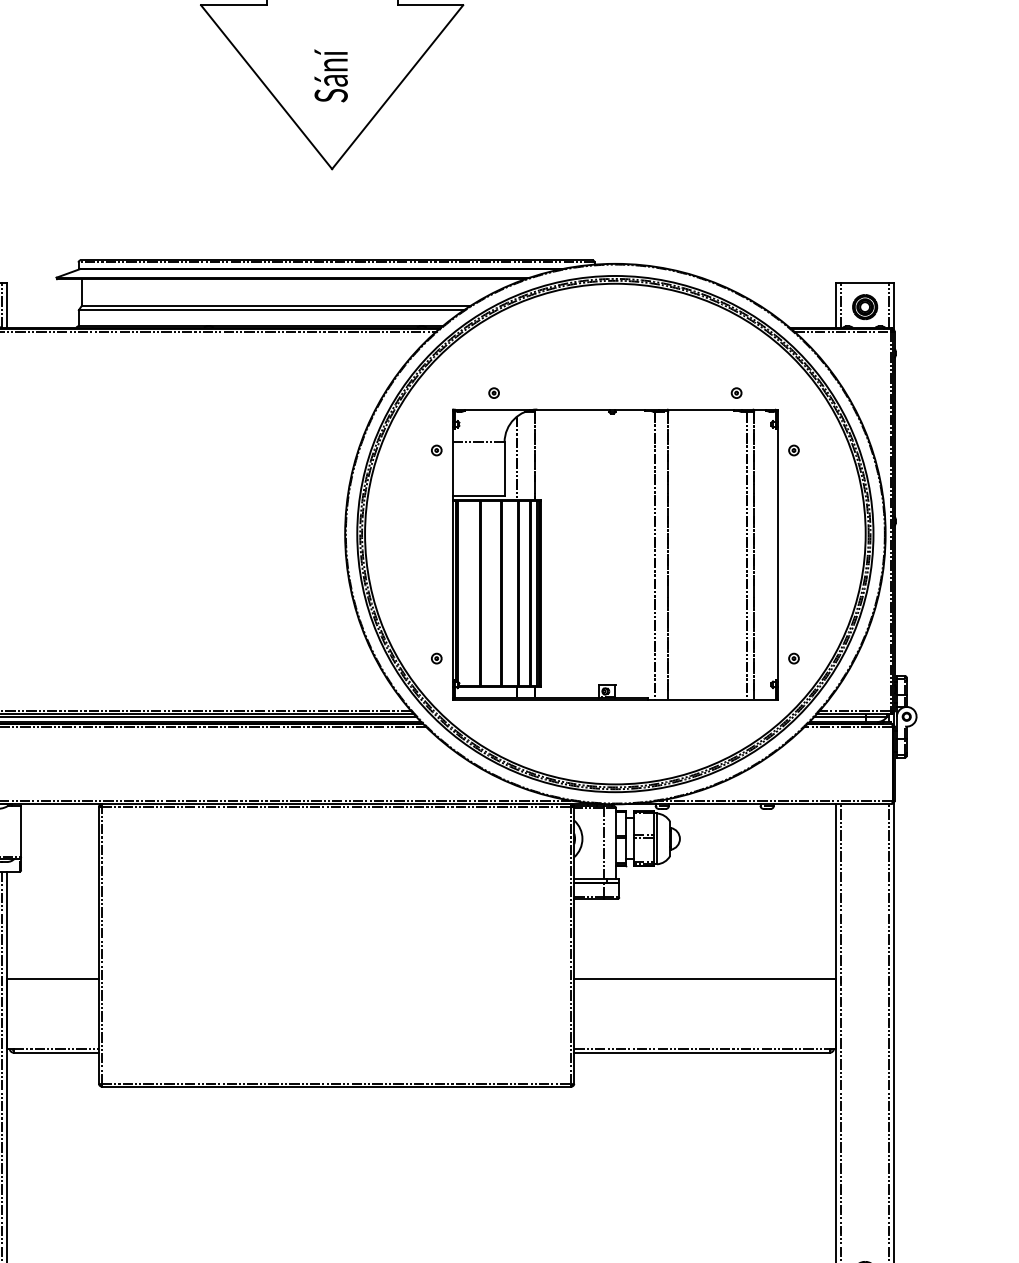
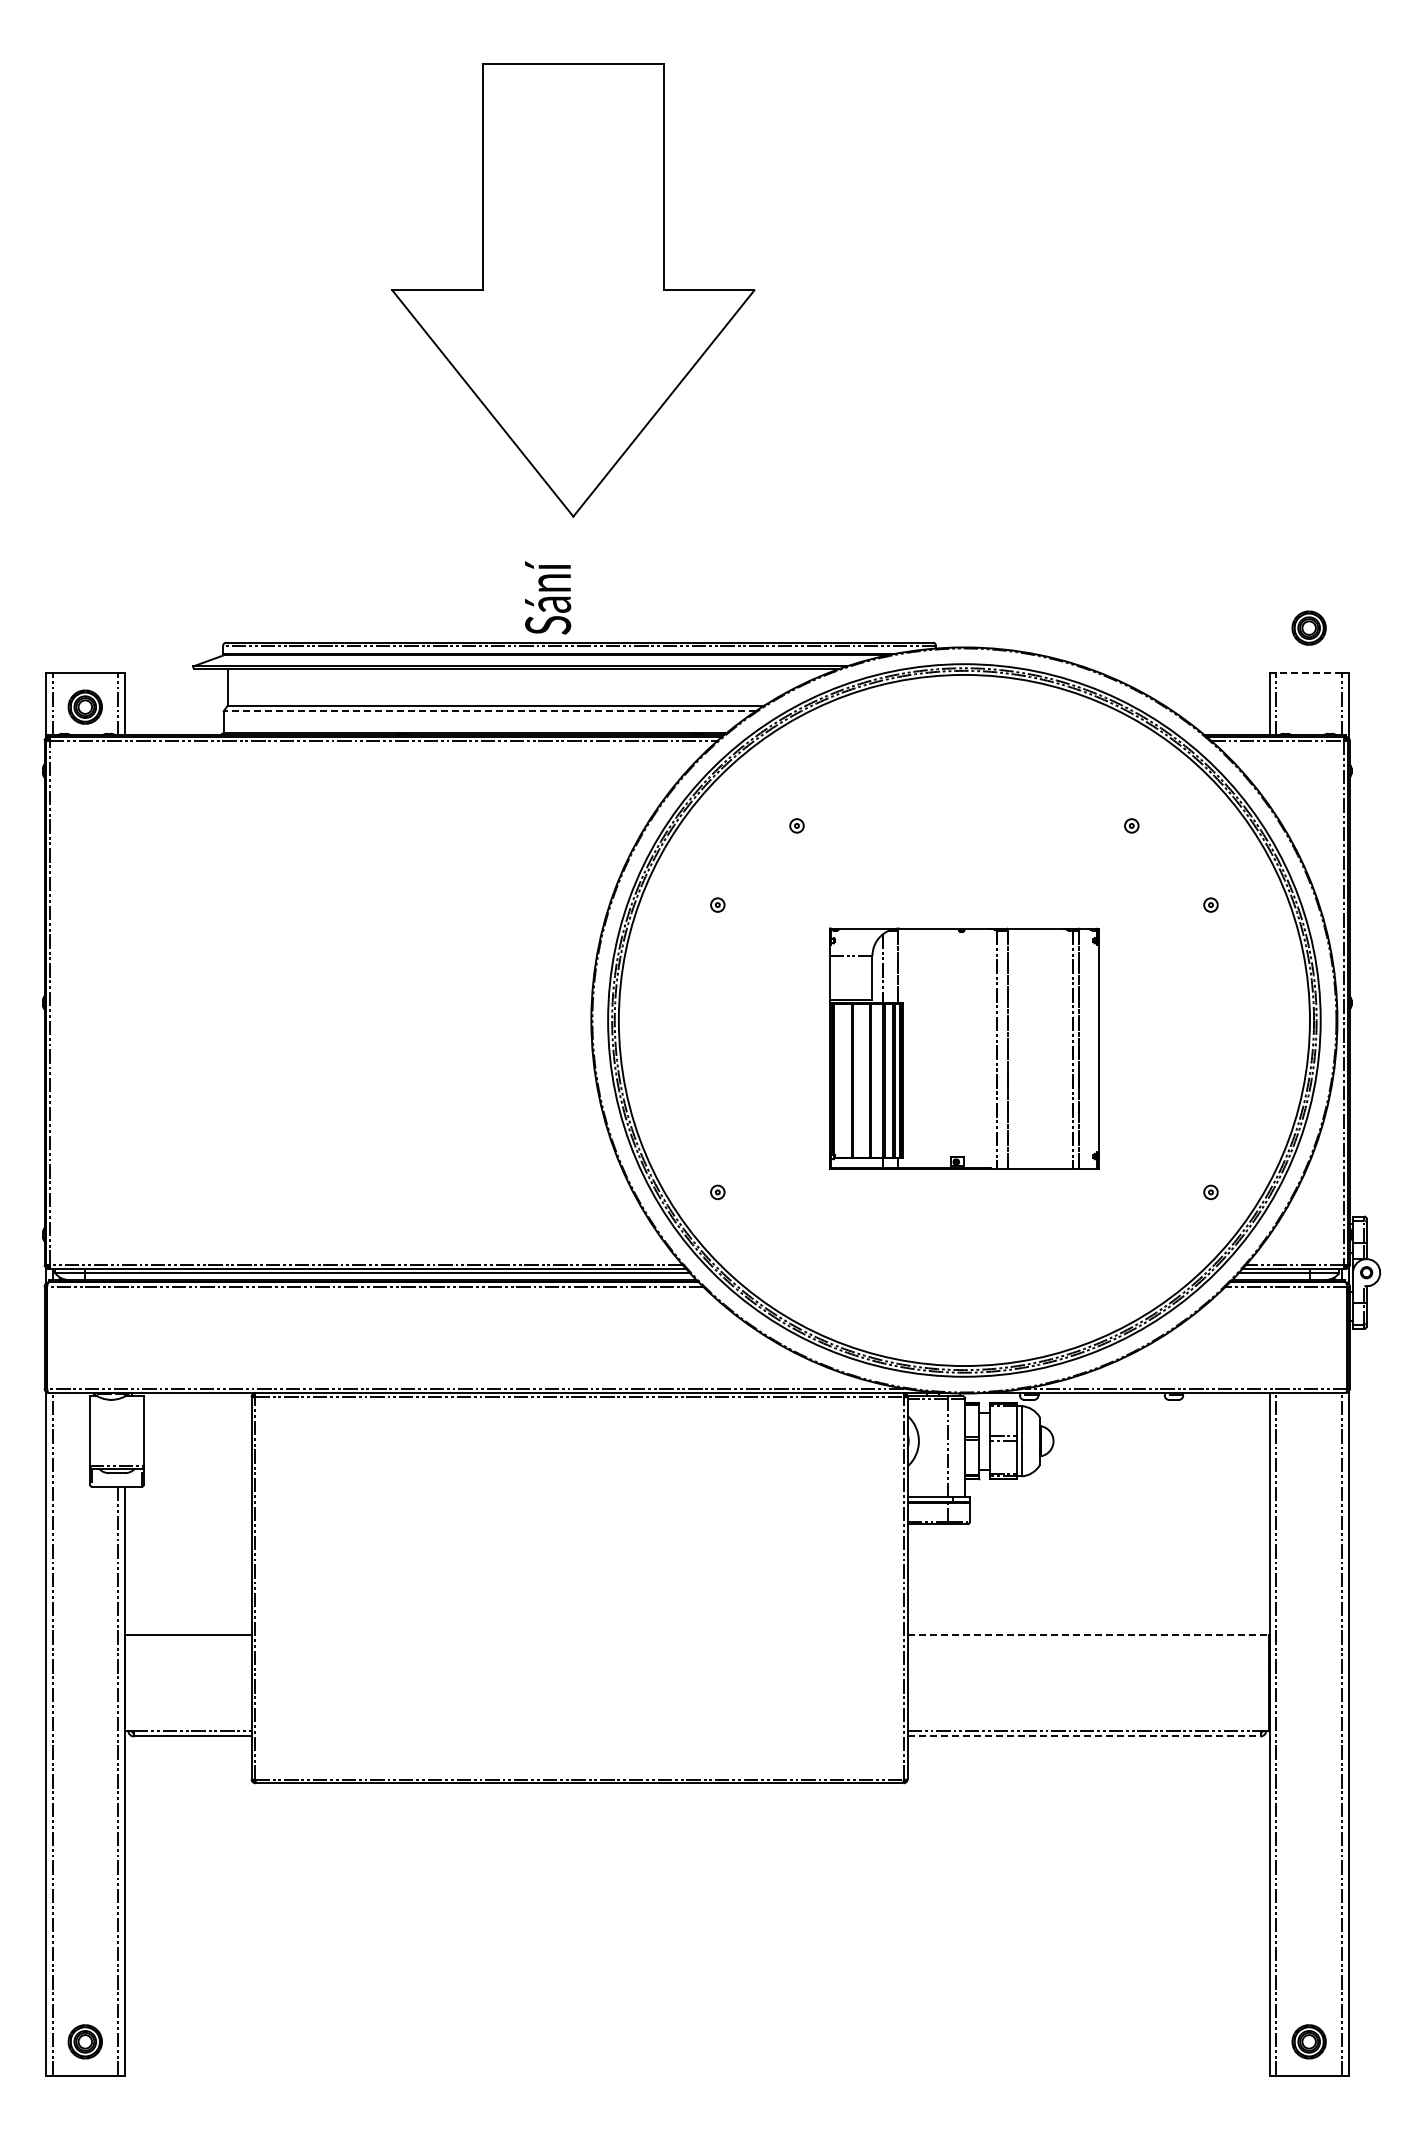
text: (331, 75) -> (548, 597), moved
line: (865, 282) -> (1309, 673), solid -> dashed
part: (864, 306) -> (1308, 627), moved
line: (271, 310) -> (489, 711), solid -> dashed
part: (614, 554) -> (963, 1048), size x0.6
line: (705, 978) -> (1088, 1634), solid -> dashed
line: (702, 1052) -> (1084, 1736), solid -> dashed

